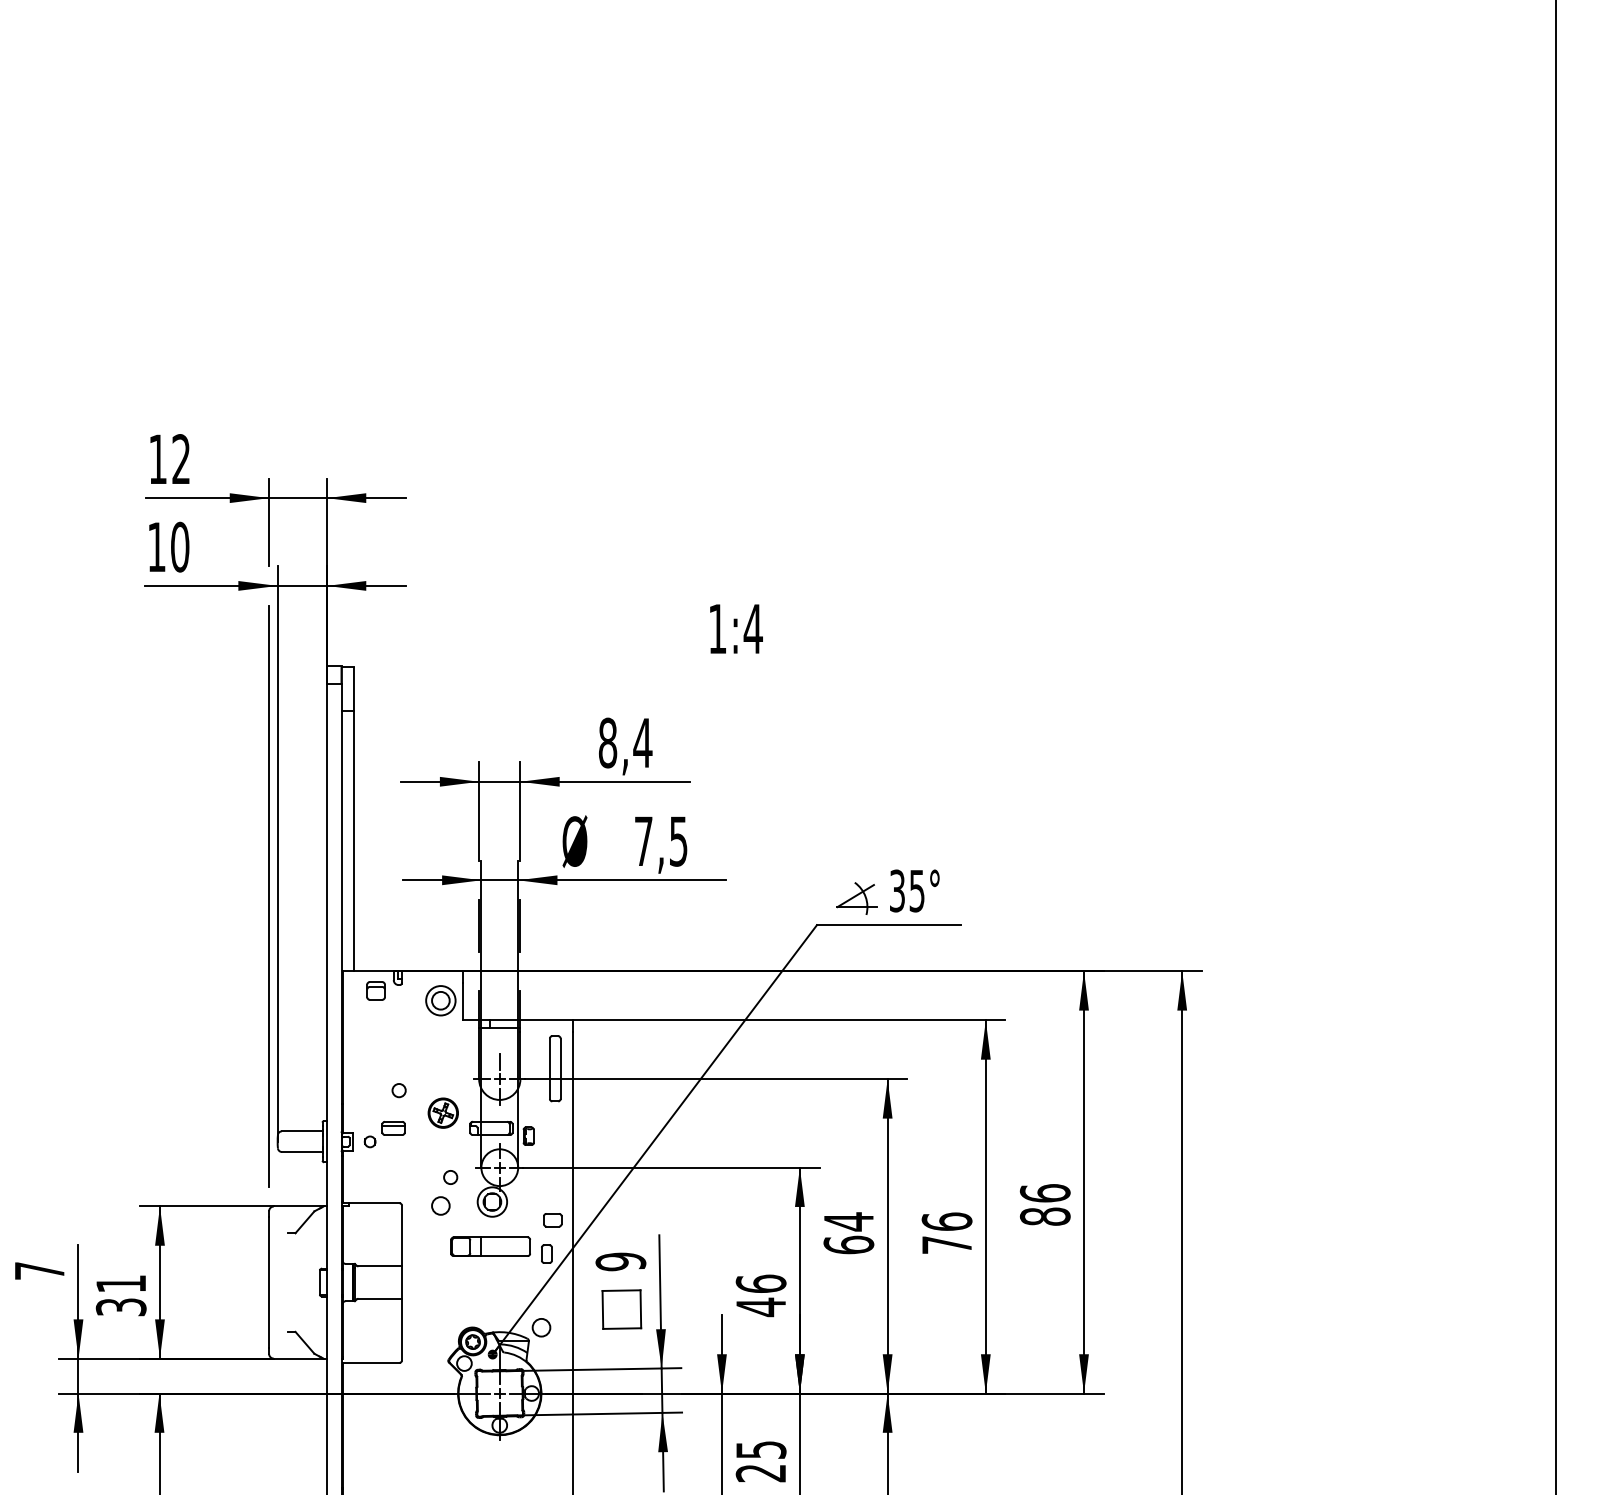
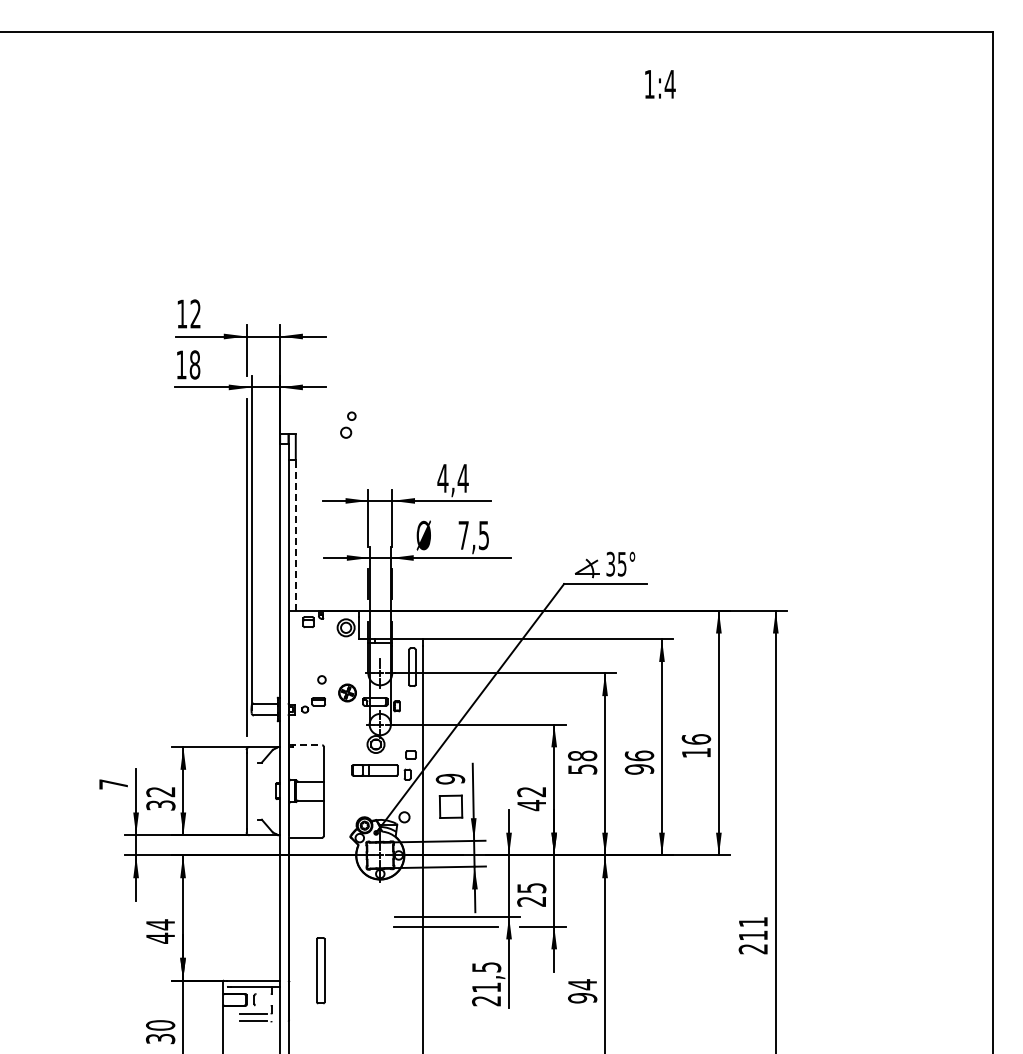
text: (179, 546) -> (194, 364), 10 -> 18
text: (736, 629) -> (660, 84), moved
text: (607, 743) -> (442, 478), 8,4 -> 4,4
line: (353, 841) -> (295, 535), solid -> dashed
part: (444, 1191) -> (348, 424), moved
line: (370, 1203) -> (305, 745), solid -> dashed
text: (1045, 1215) -> (696, 752), 86 -> 16
text: (848, 1233) -> (582, 762), 64 -> 58
text: (947, 1245) -> (639, 769), 76 -> 96
text: (760, 1283) -> (531, 791), 46 -> 42
text: (120, 1284) -> (160, 792), 31 -> 32

